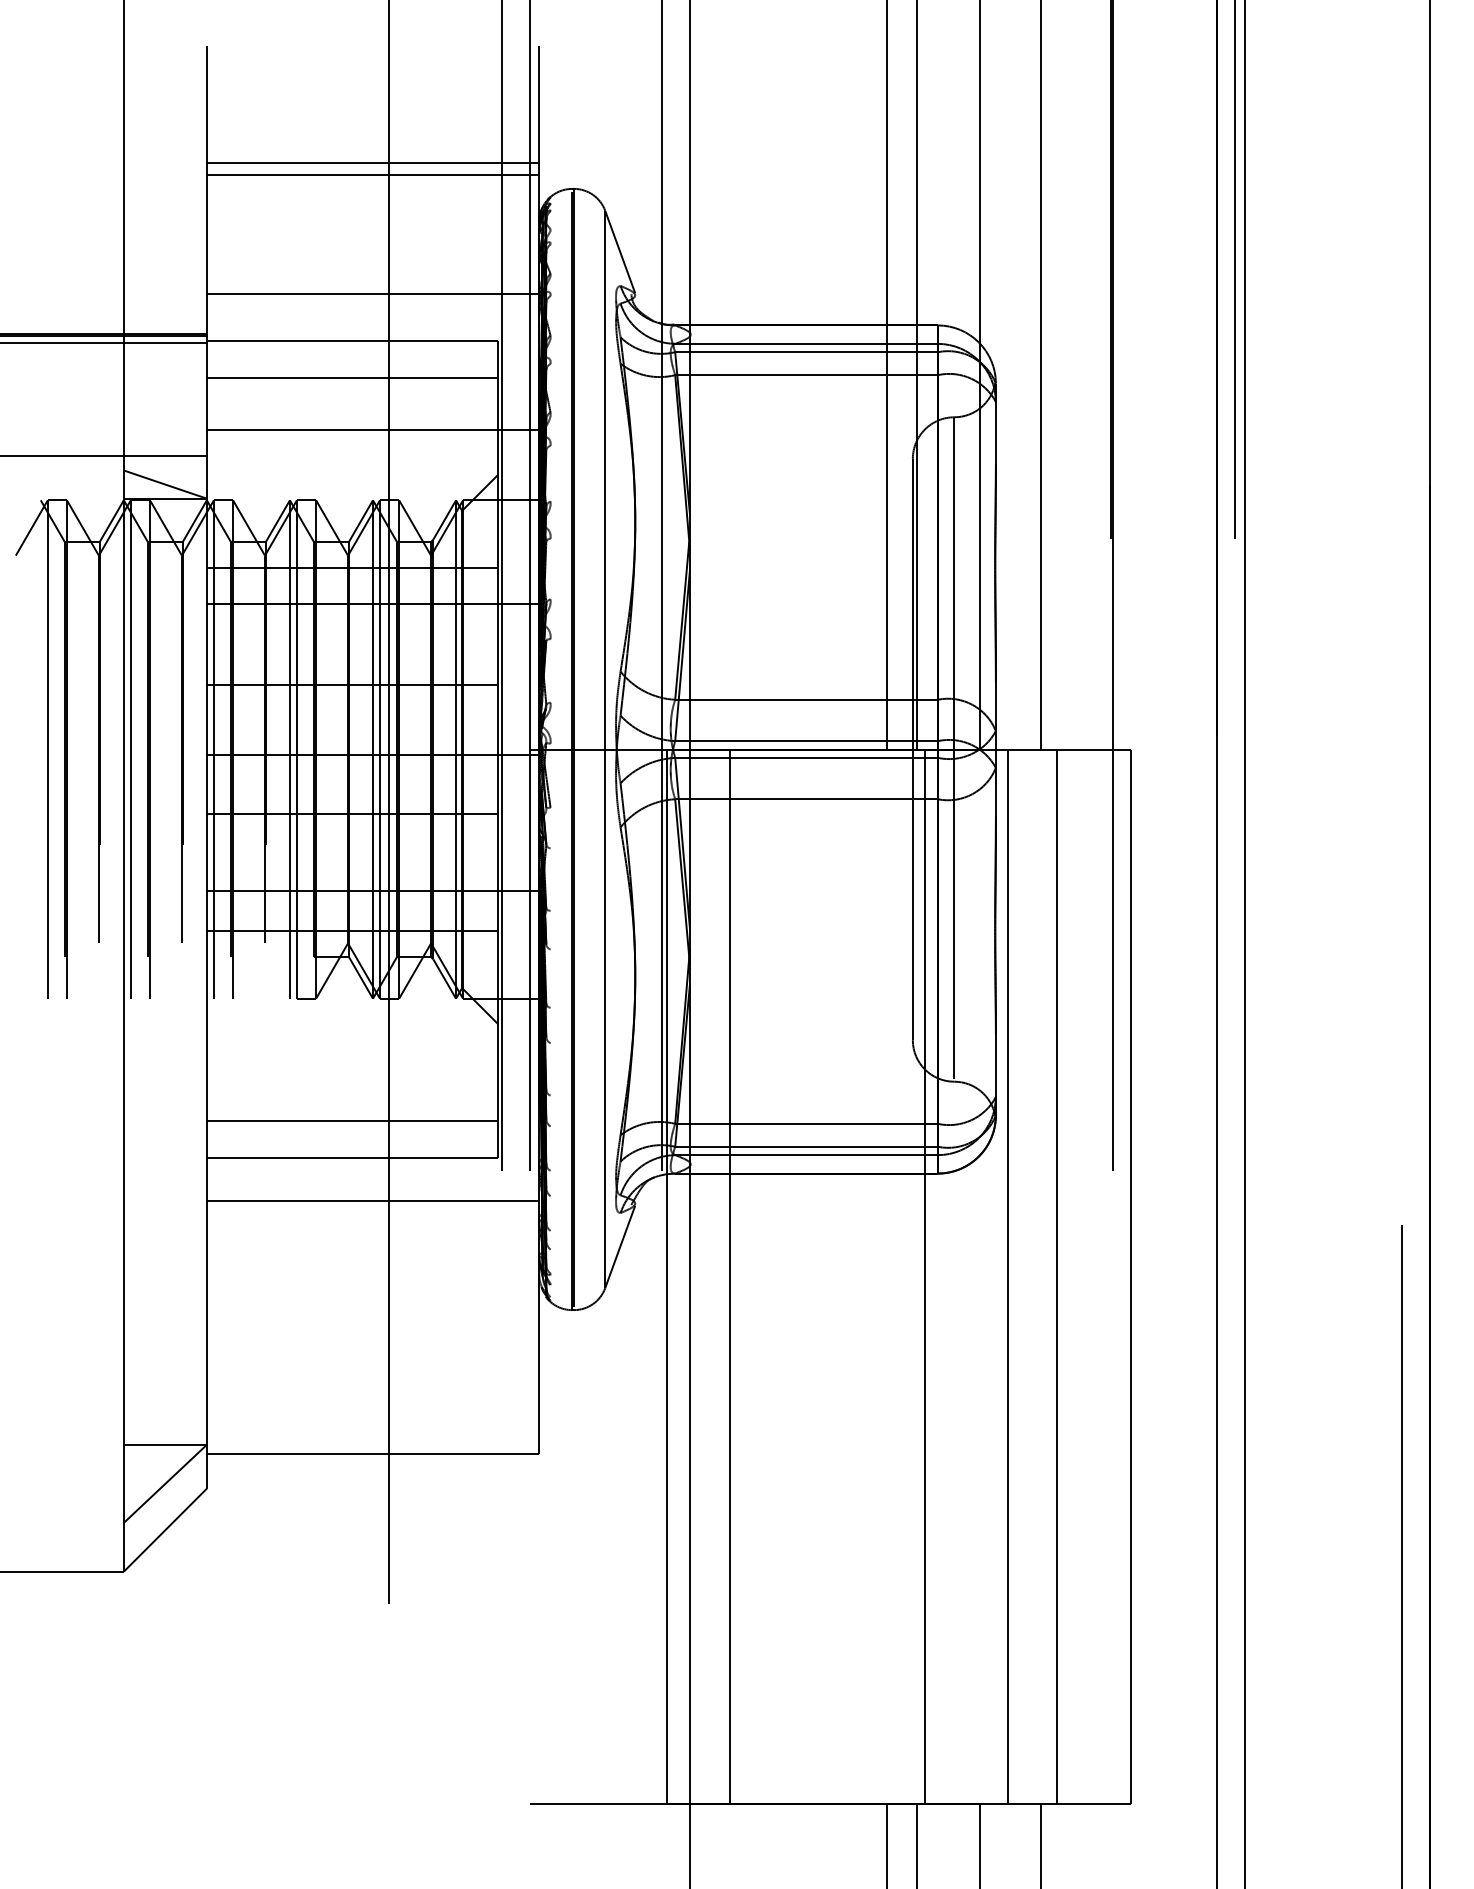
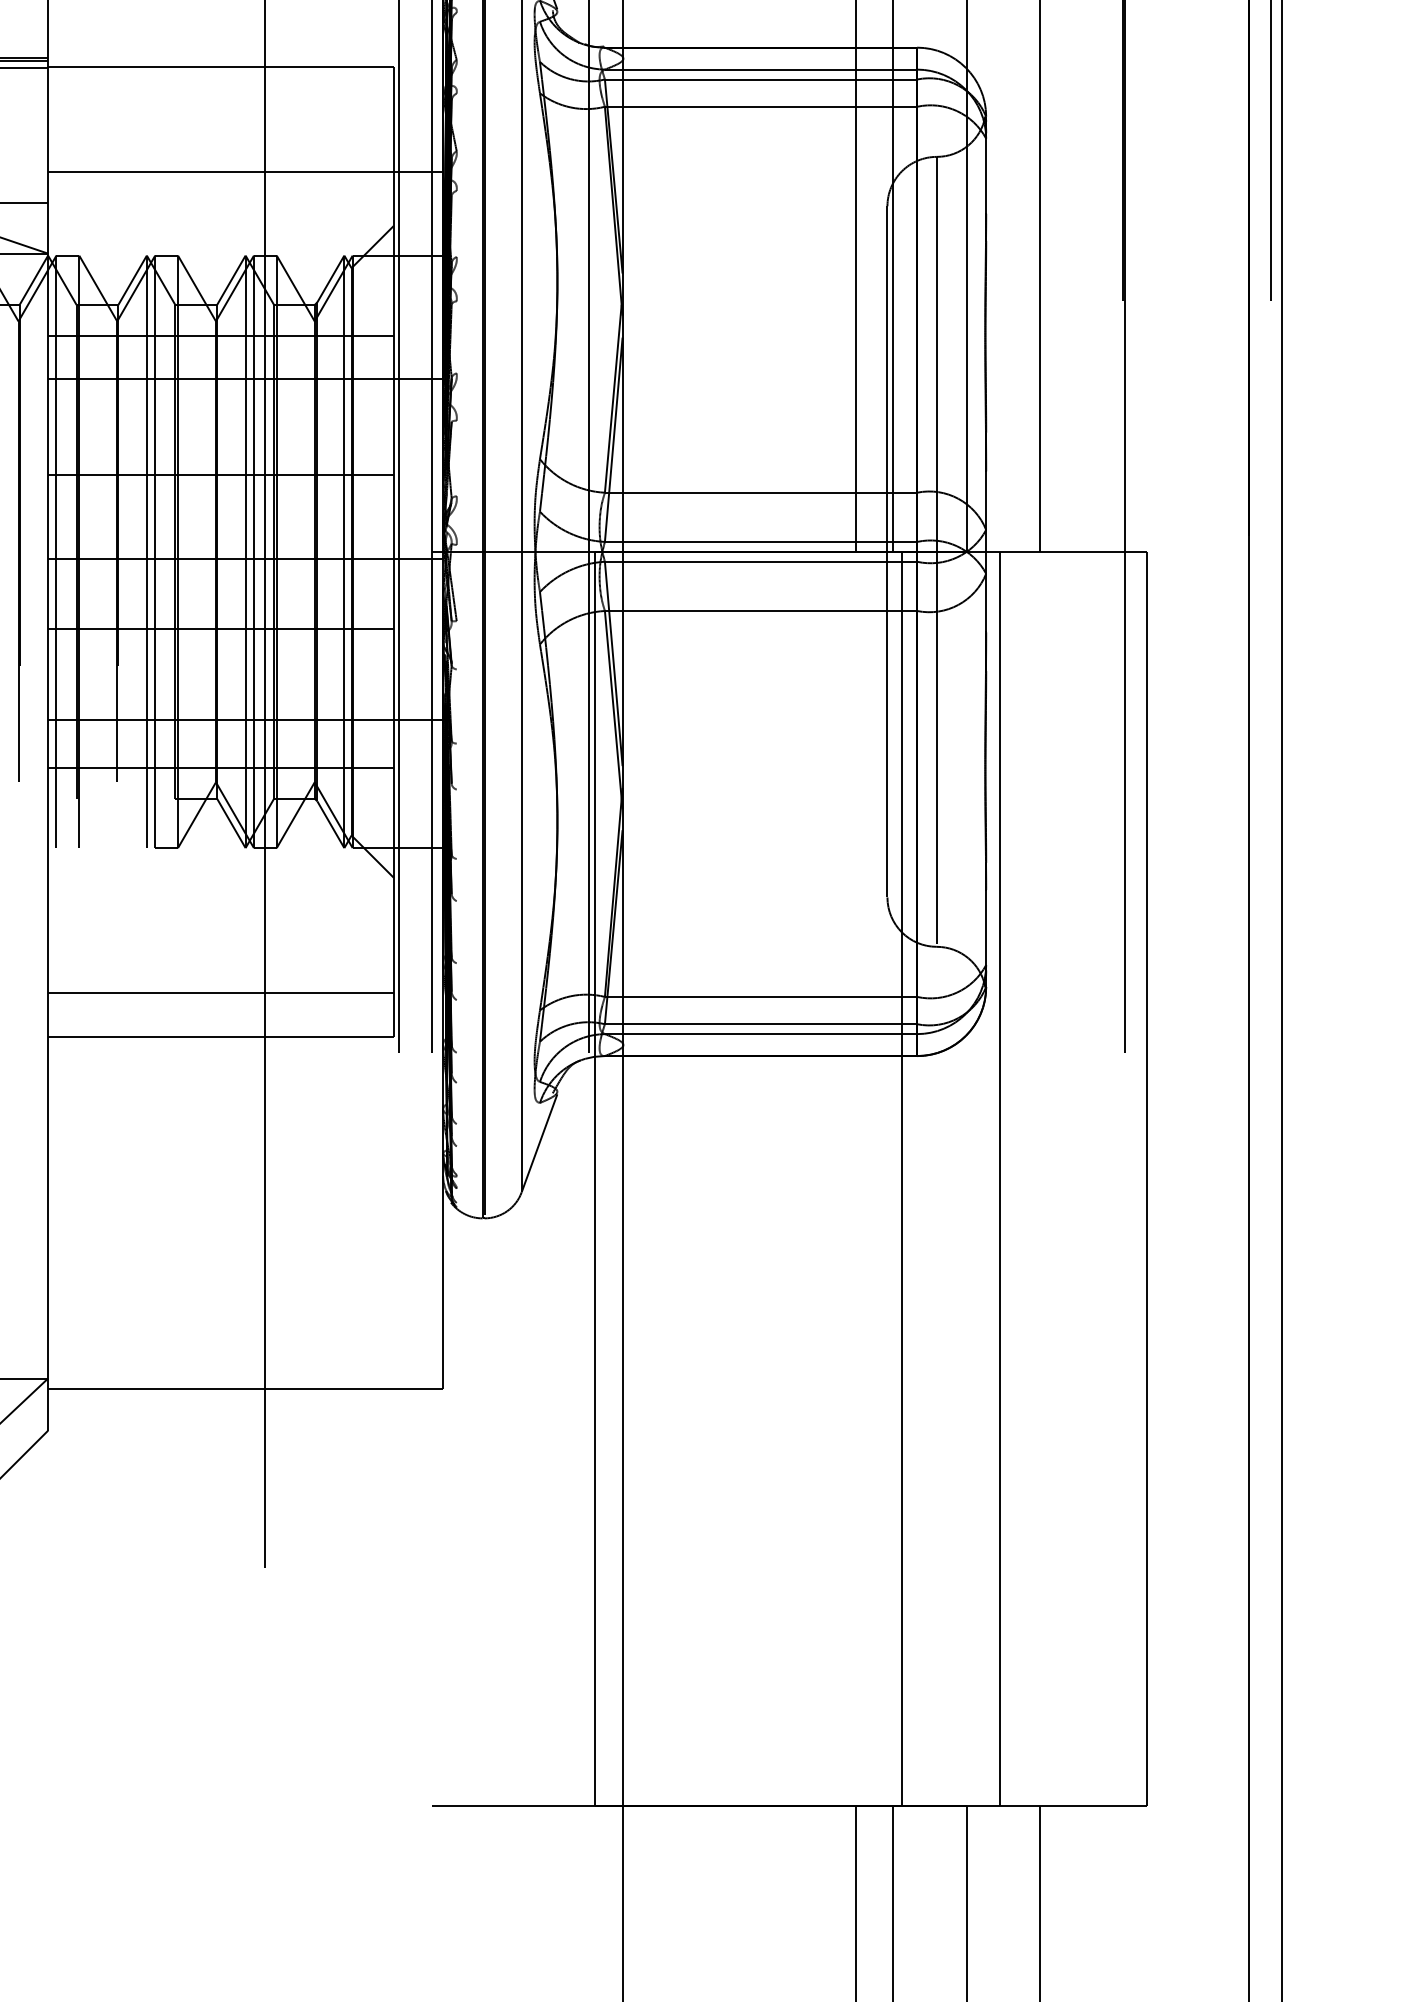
line: (372, 294) -> (245, 10), removed
line: (351, 378) -> (220, 110), removed
line: (372, 1201) -> (245, 1089), removed
line: (729, 1276) -> (669, 1178), removed
line: (1057, 1276) -> (1059, 1178), removed

